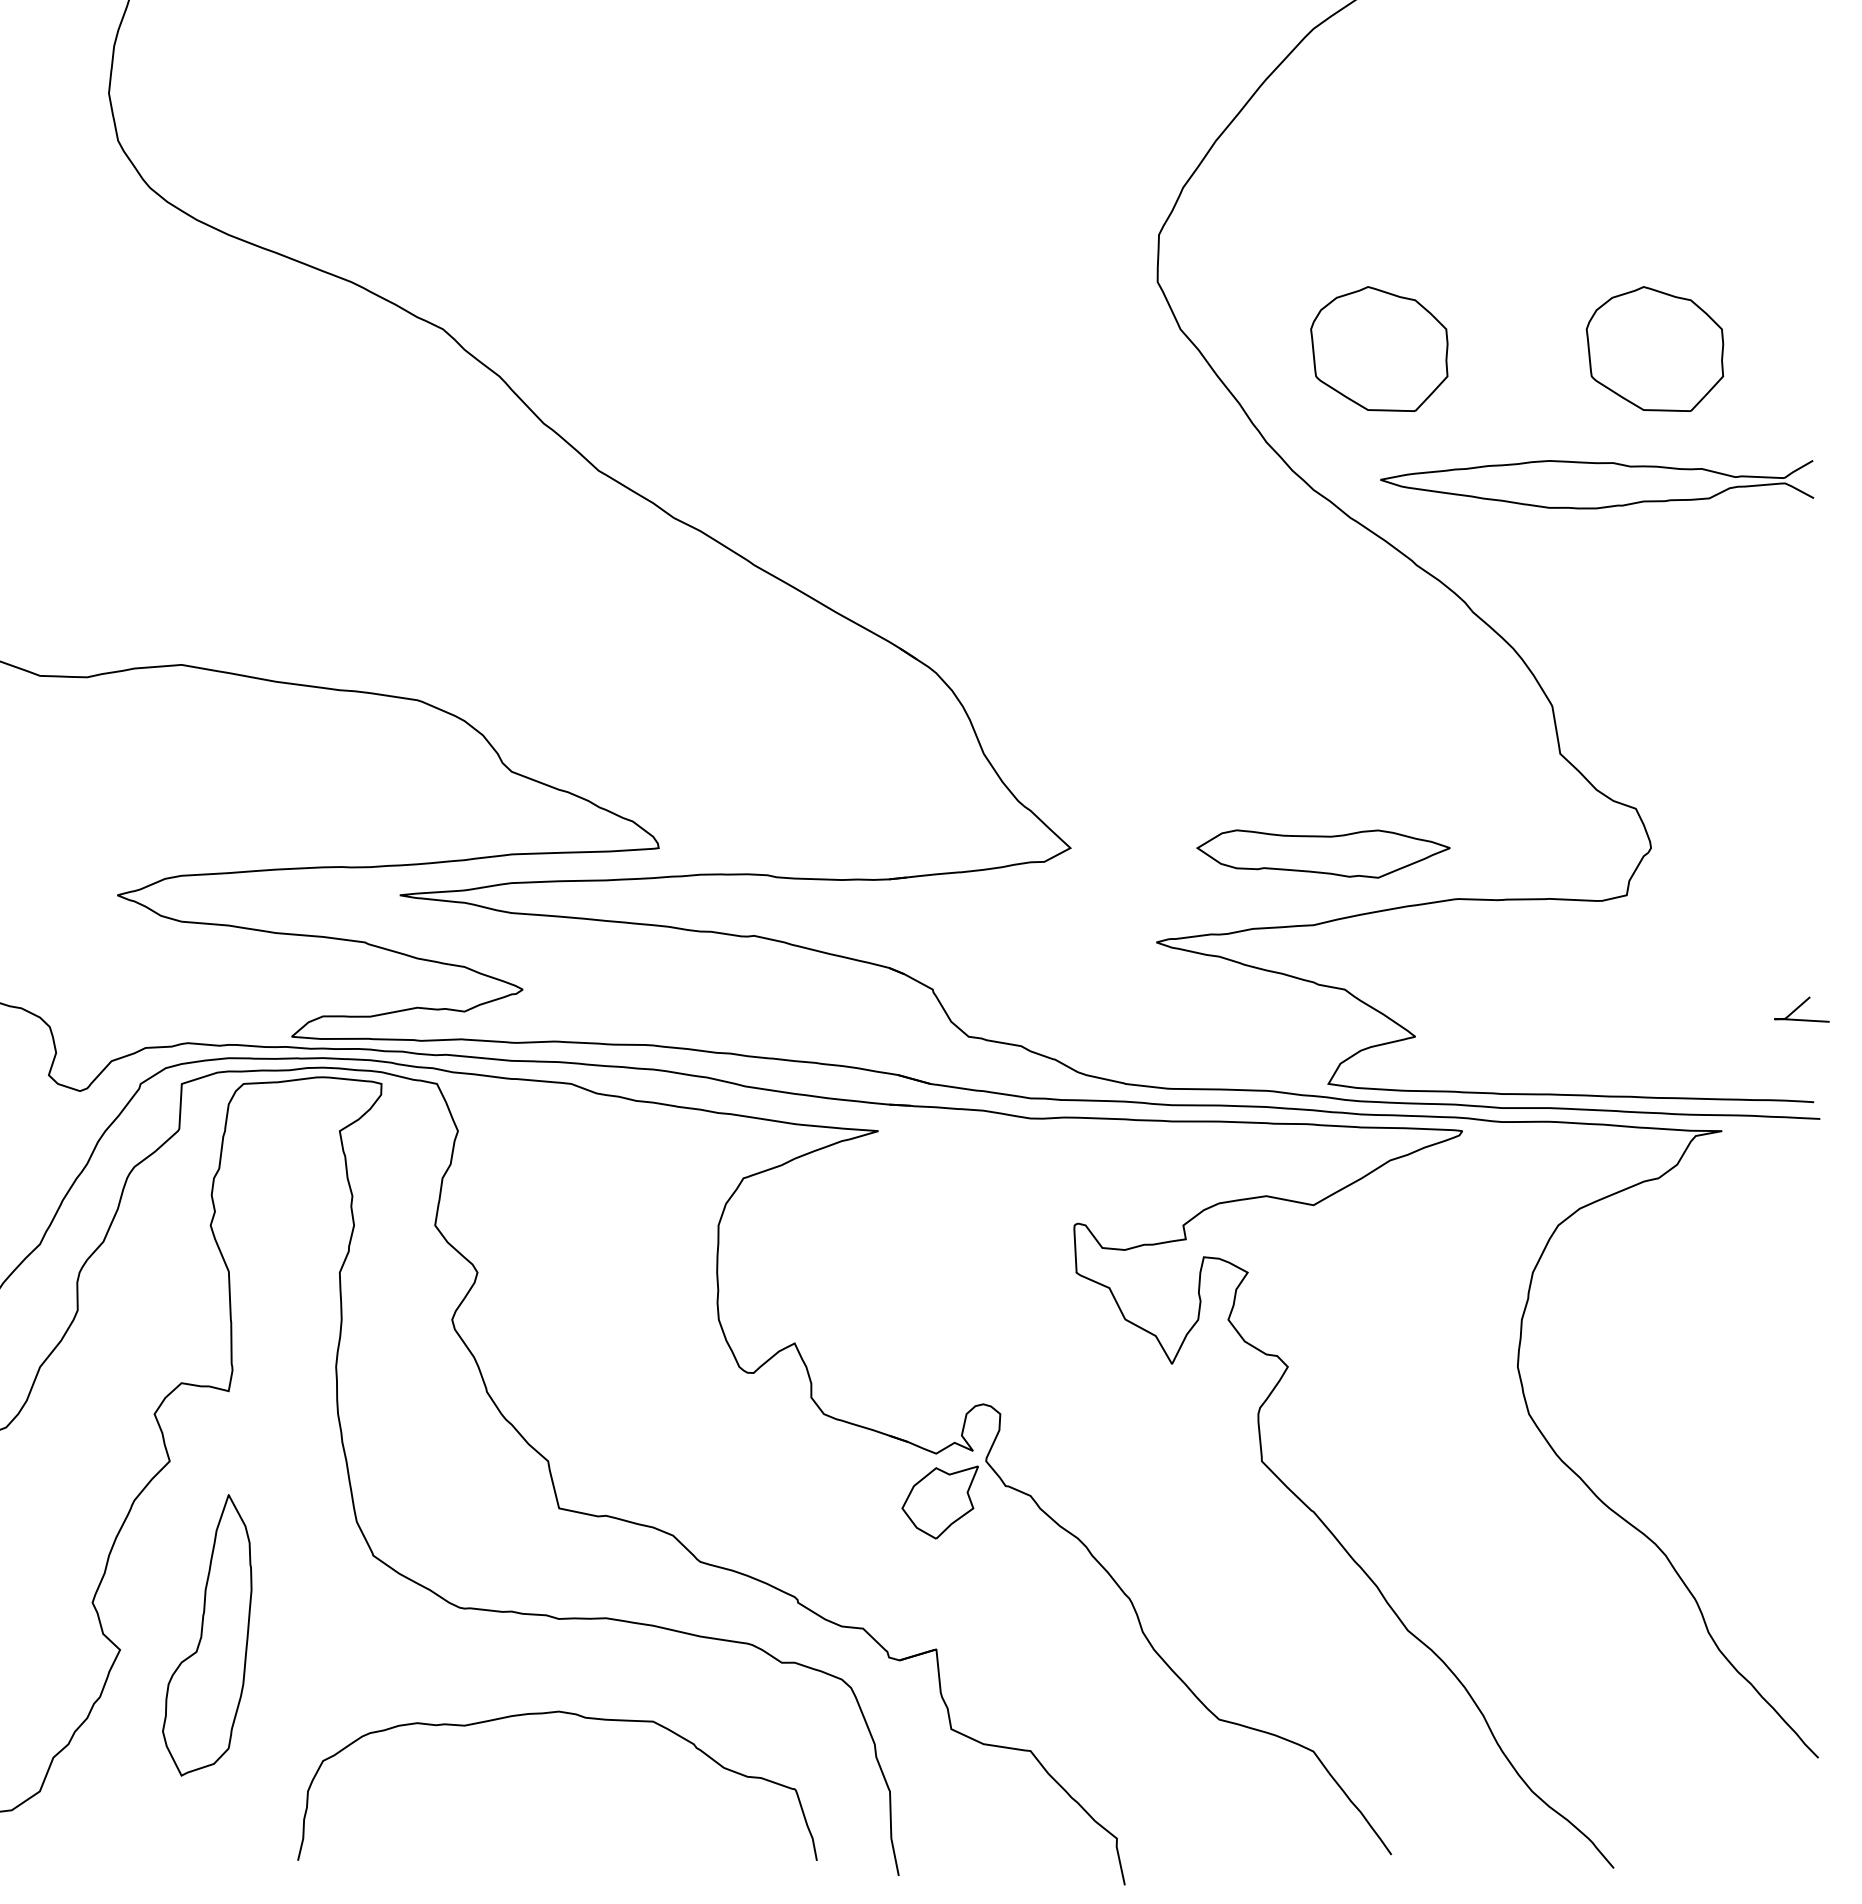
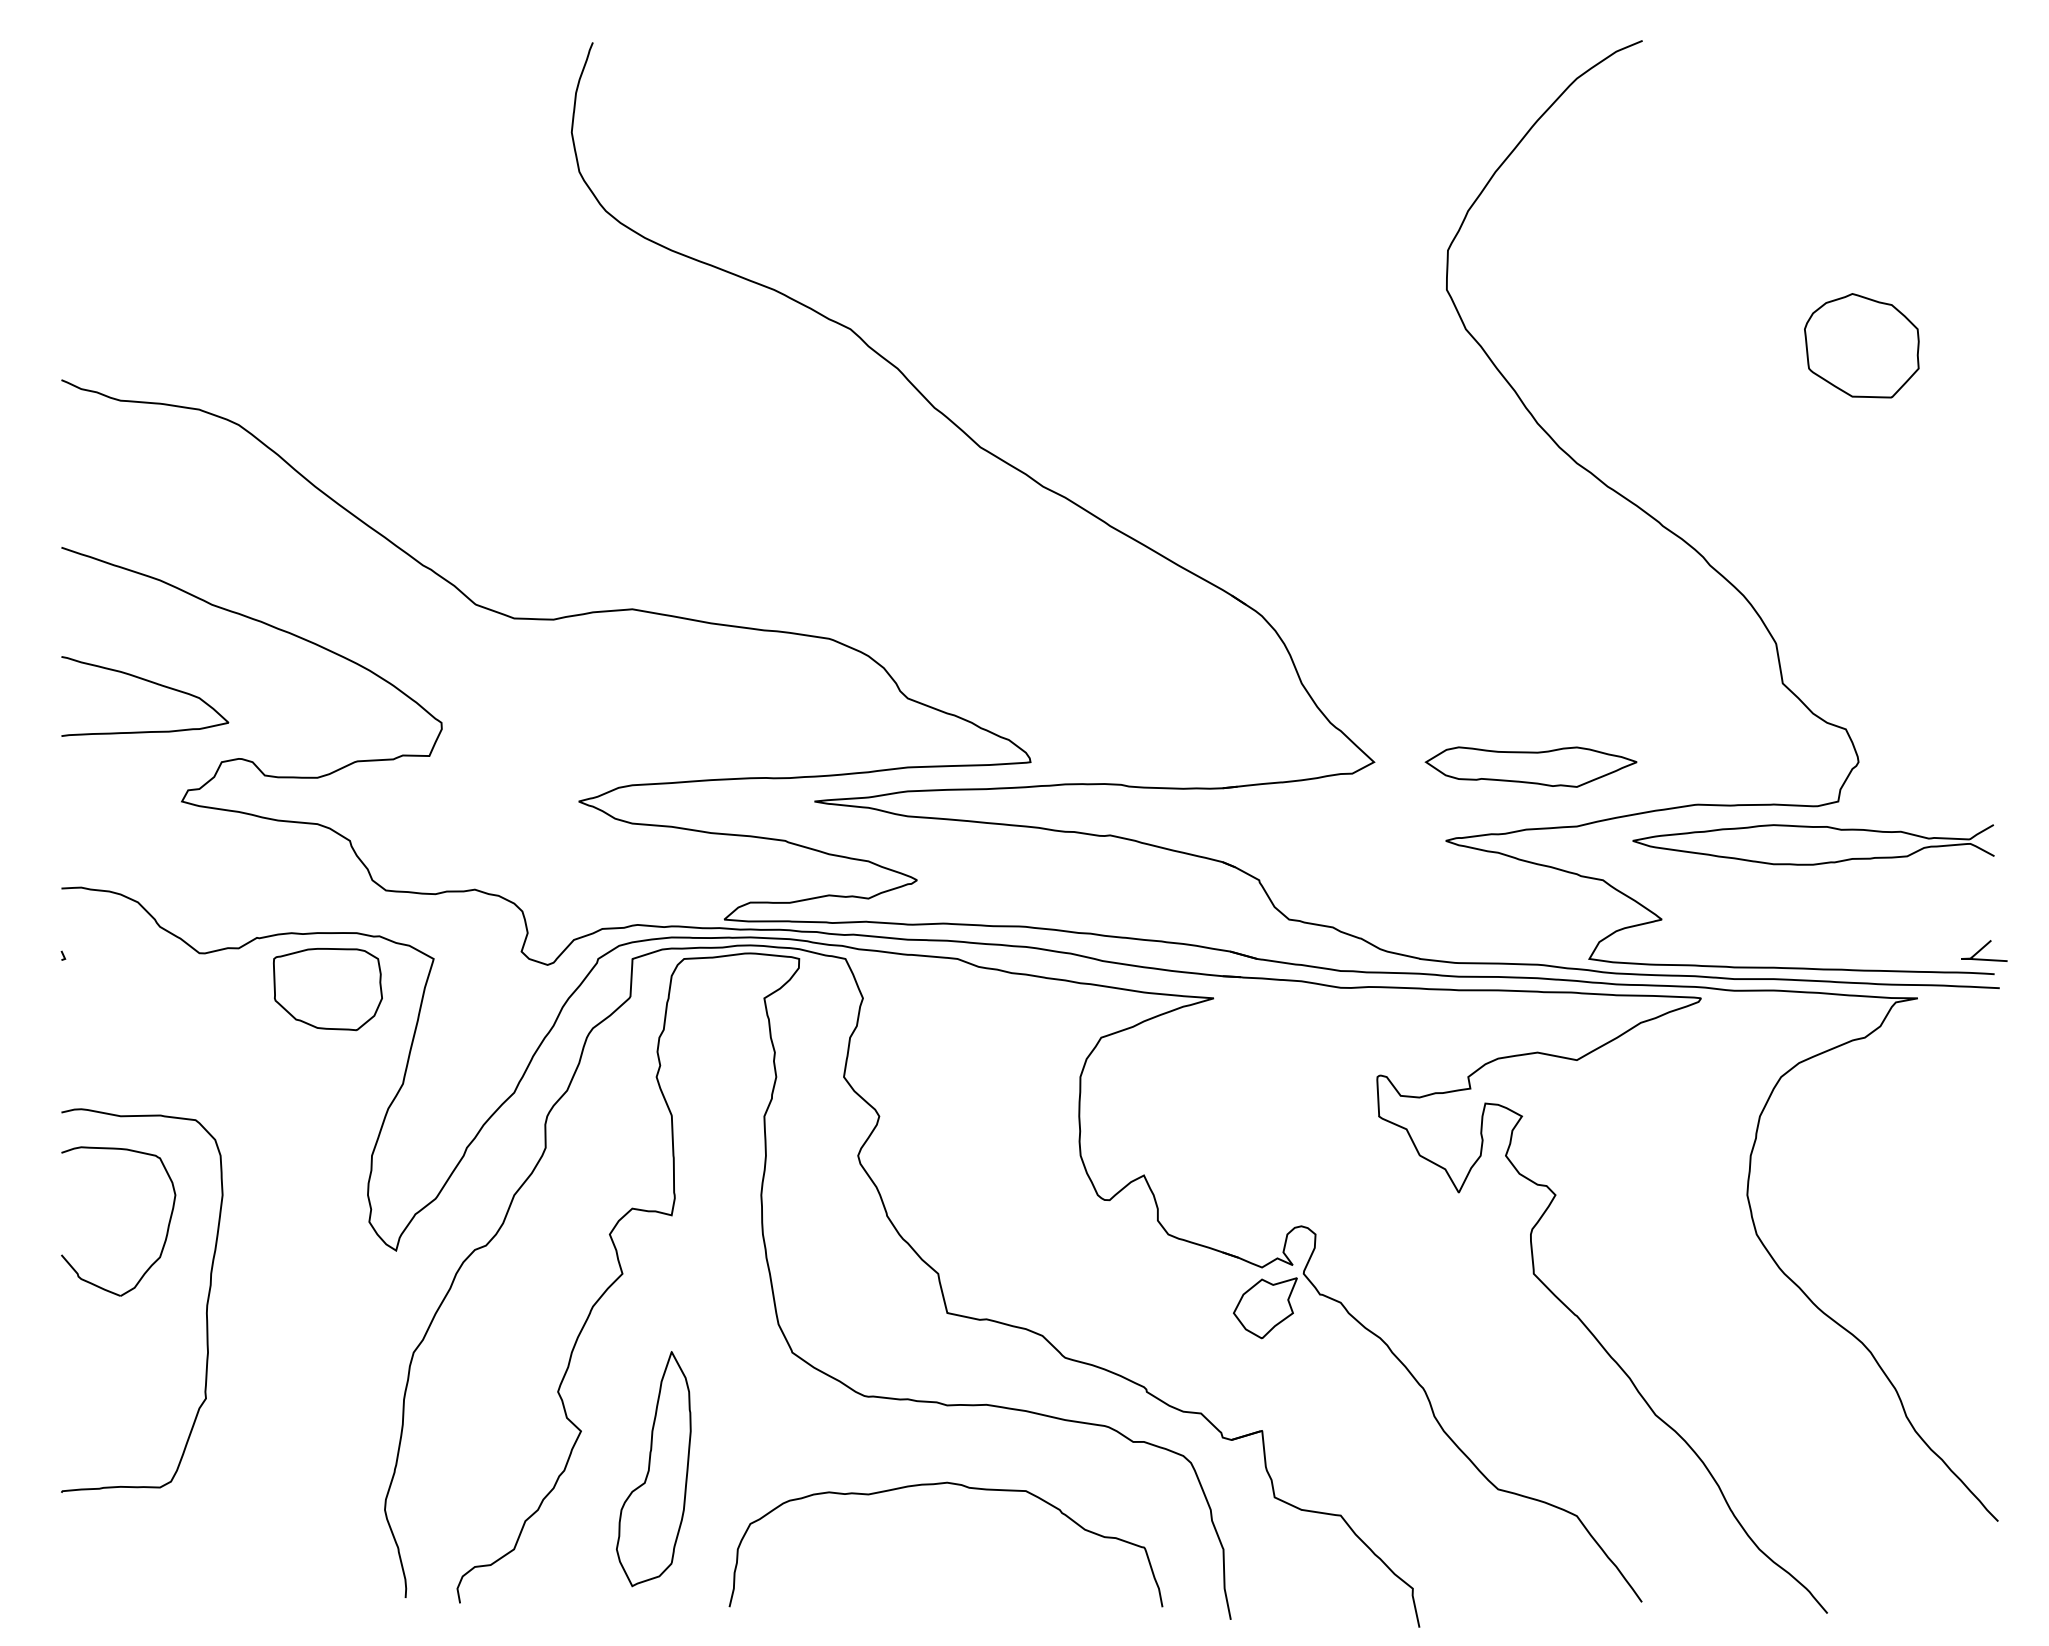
part: (1378, 348) -> (1631, 345), removed
curve: (1597, 463) -> (1813, 827), moved
part: (1322, 853) -> (1530, 766), moved
curve: (1800, 1006) -> (1983, 948), moved
part: (206, 1635) -> (653, 1469), moved

